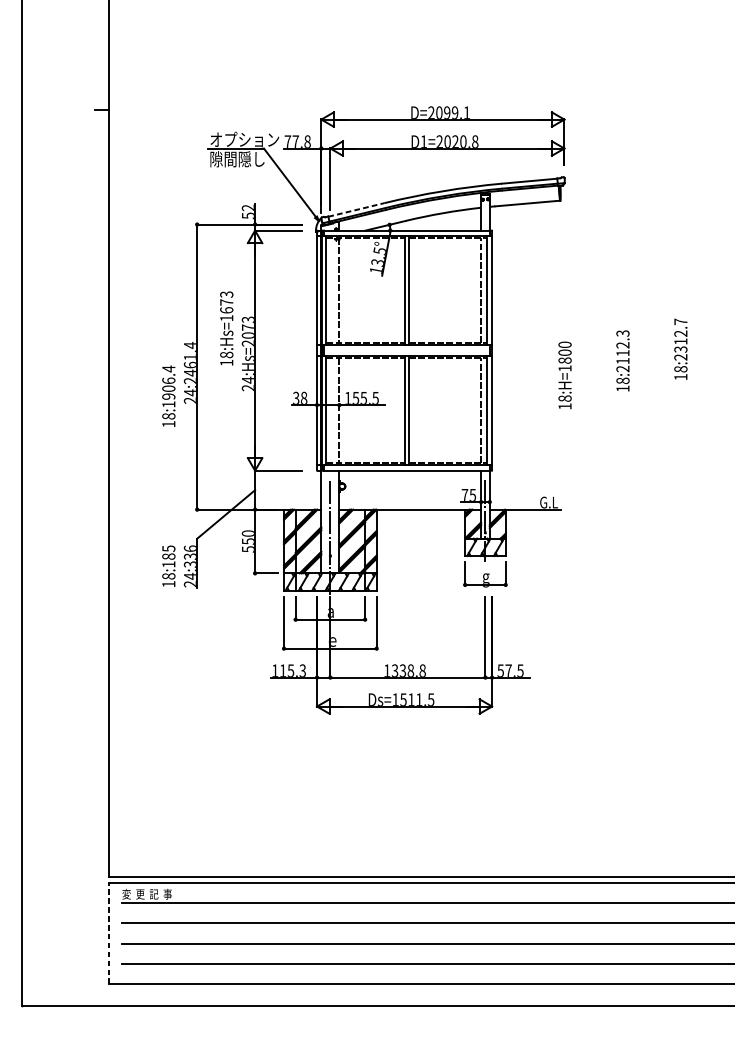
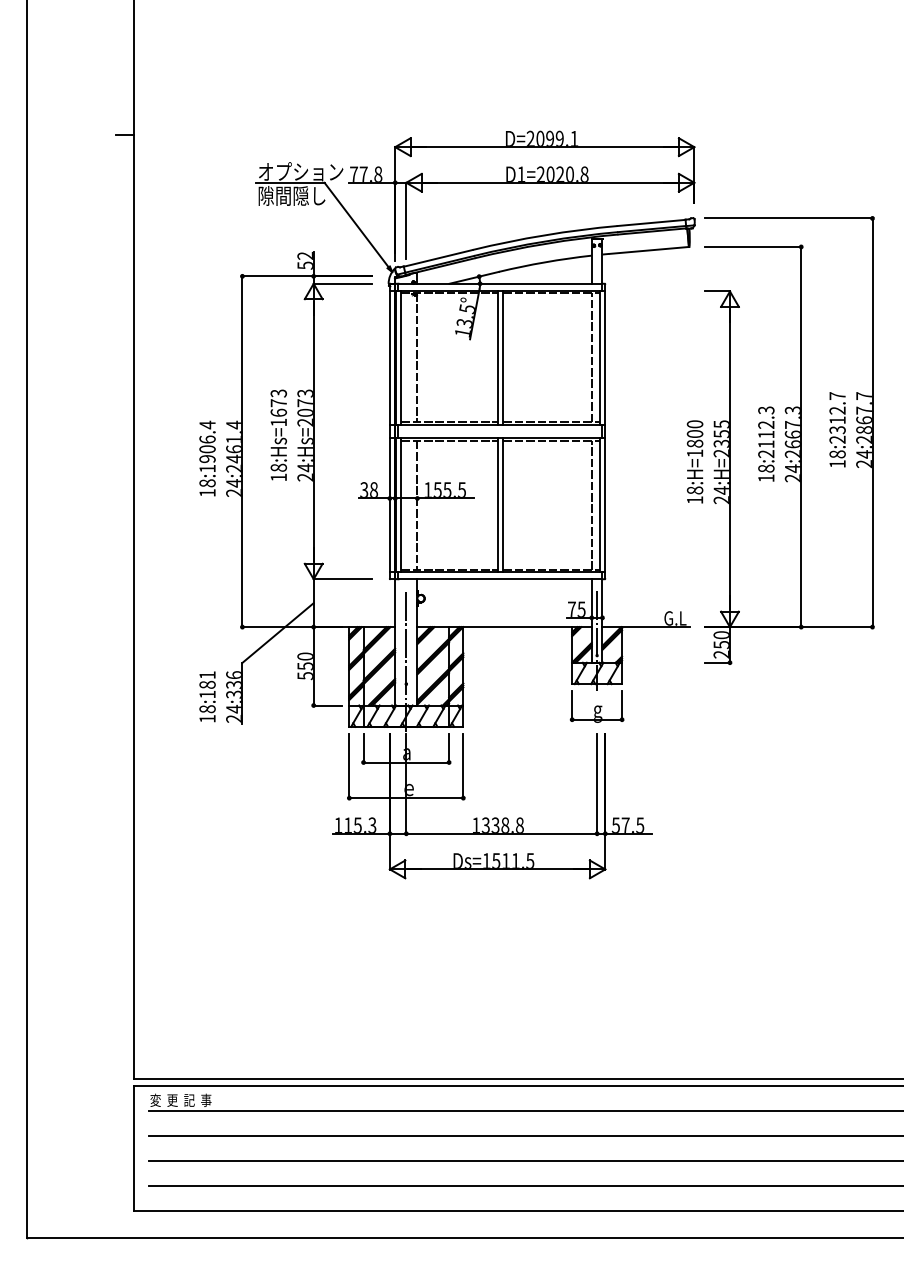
line: (356, 210) -> (438, 258), dashed -> solid
text: (226, 327) -> (278, 434), moved
part: (641, 357) -> (789, 440), added
text: (168, 396) -> (207, 458), moved
text: (168, 548) -> (207, 675), 18:185 -> 18:181
line: (109, 933) -> (134, 1148), dashed -> solid

